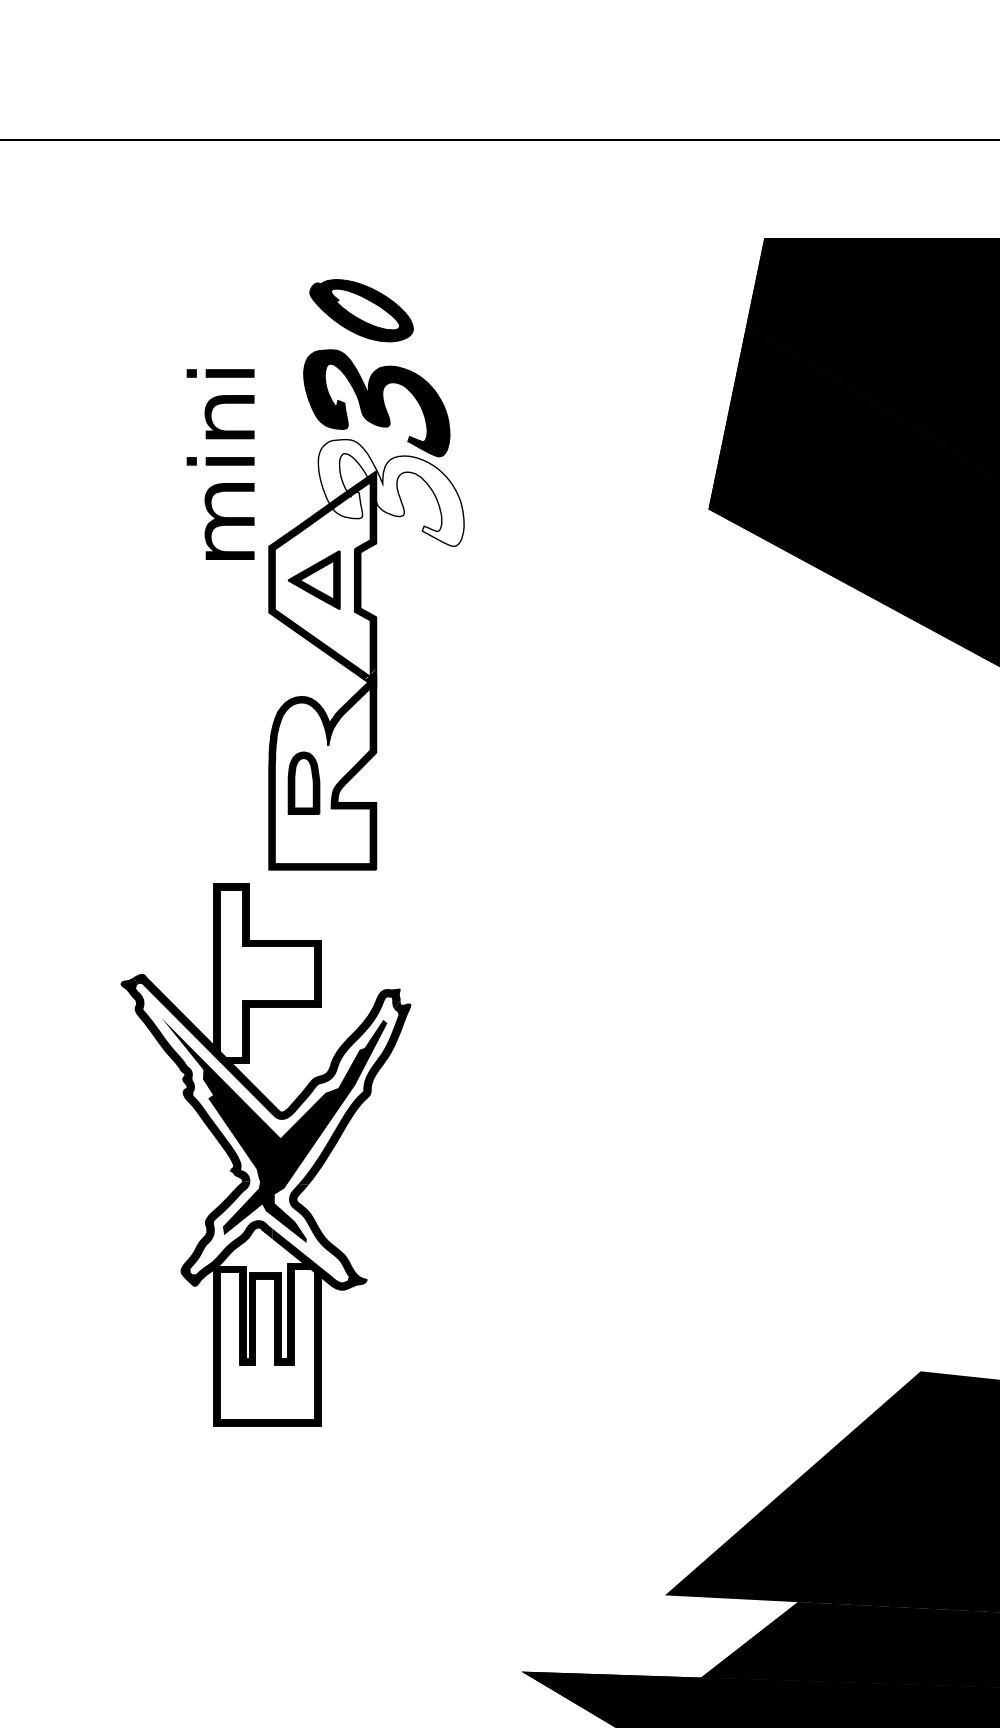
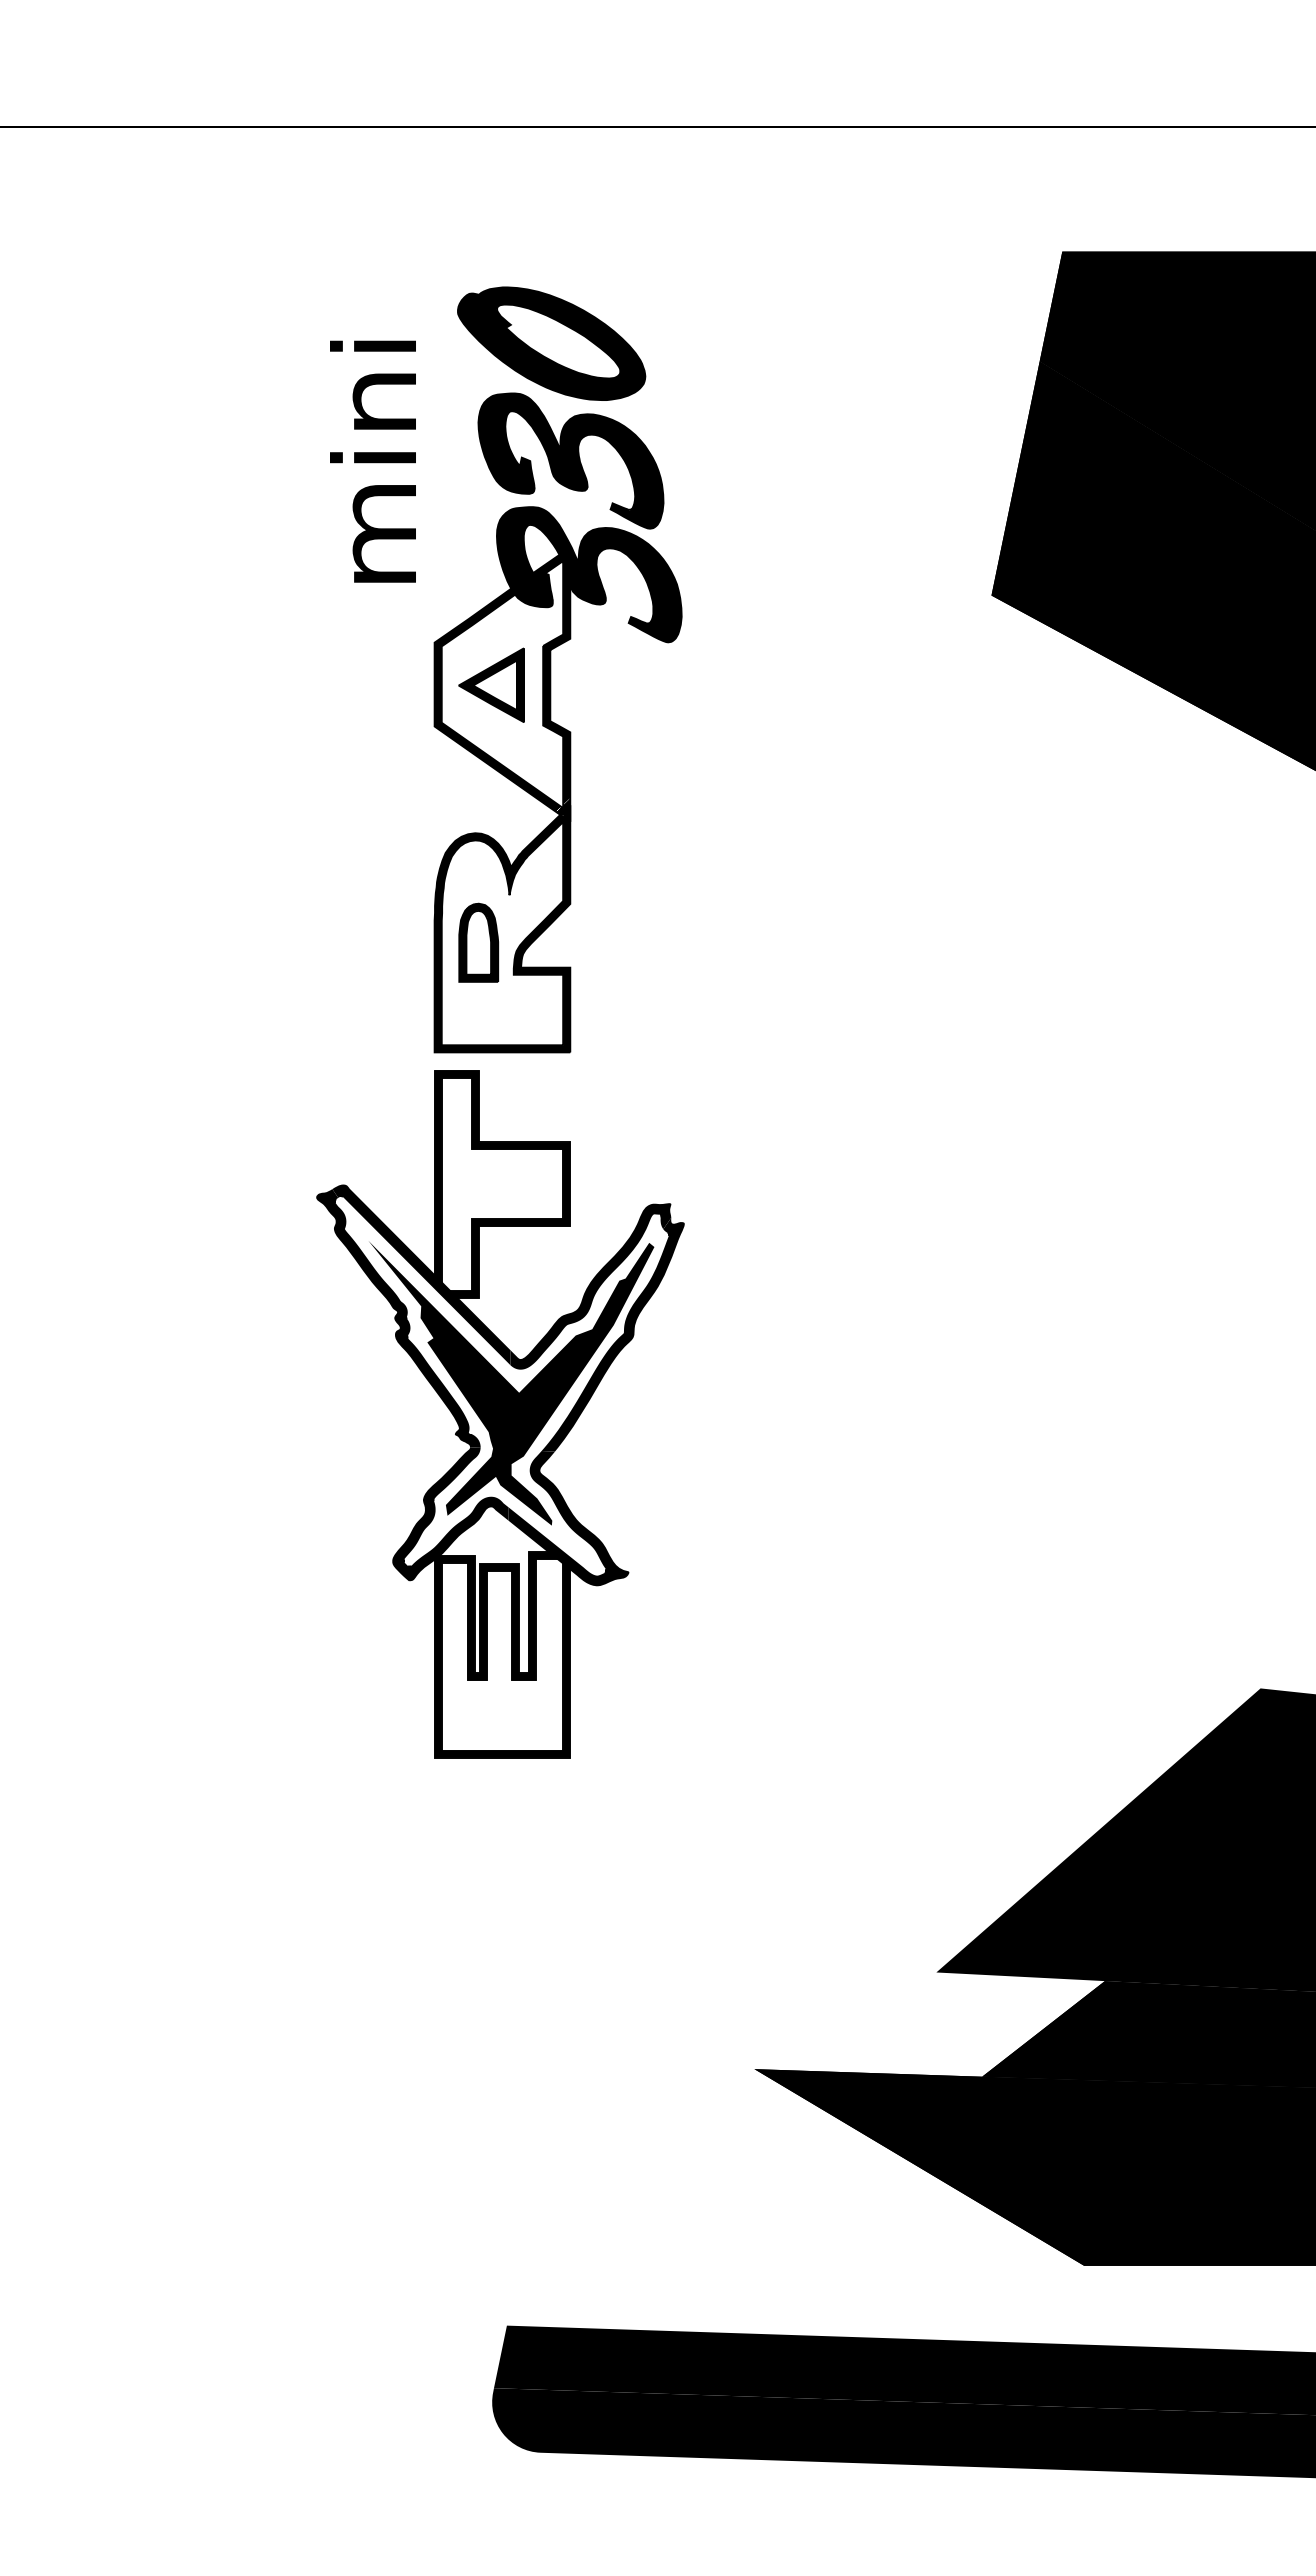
part: (361, 310) -> (551, 343), size x1.43
text: (220, 464) -> (372, 461), moved
fill: (390, 492) -> (588, 574), added
part: (265, 1155) -> (500, 1414), moved

